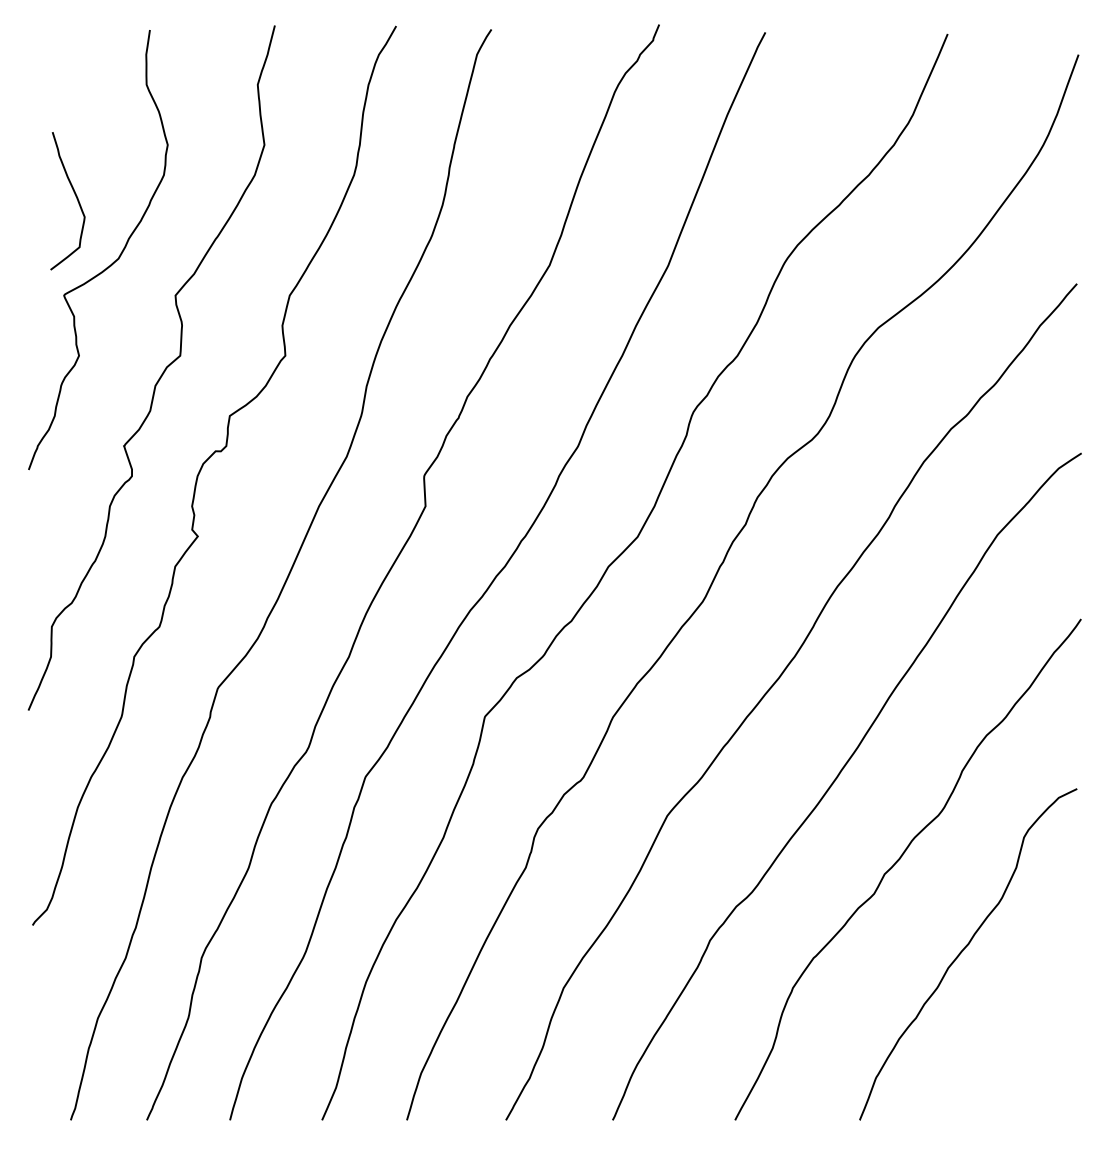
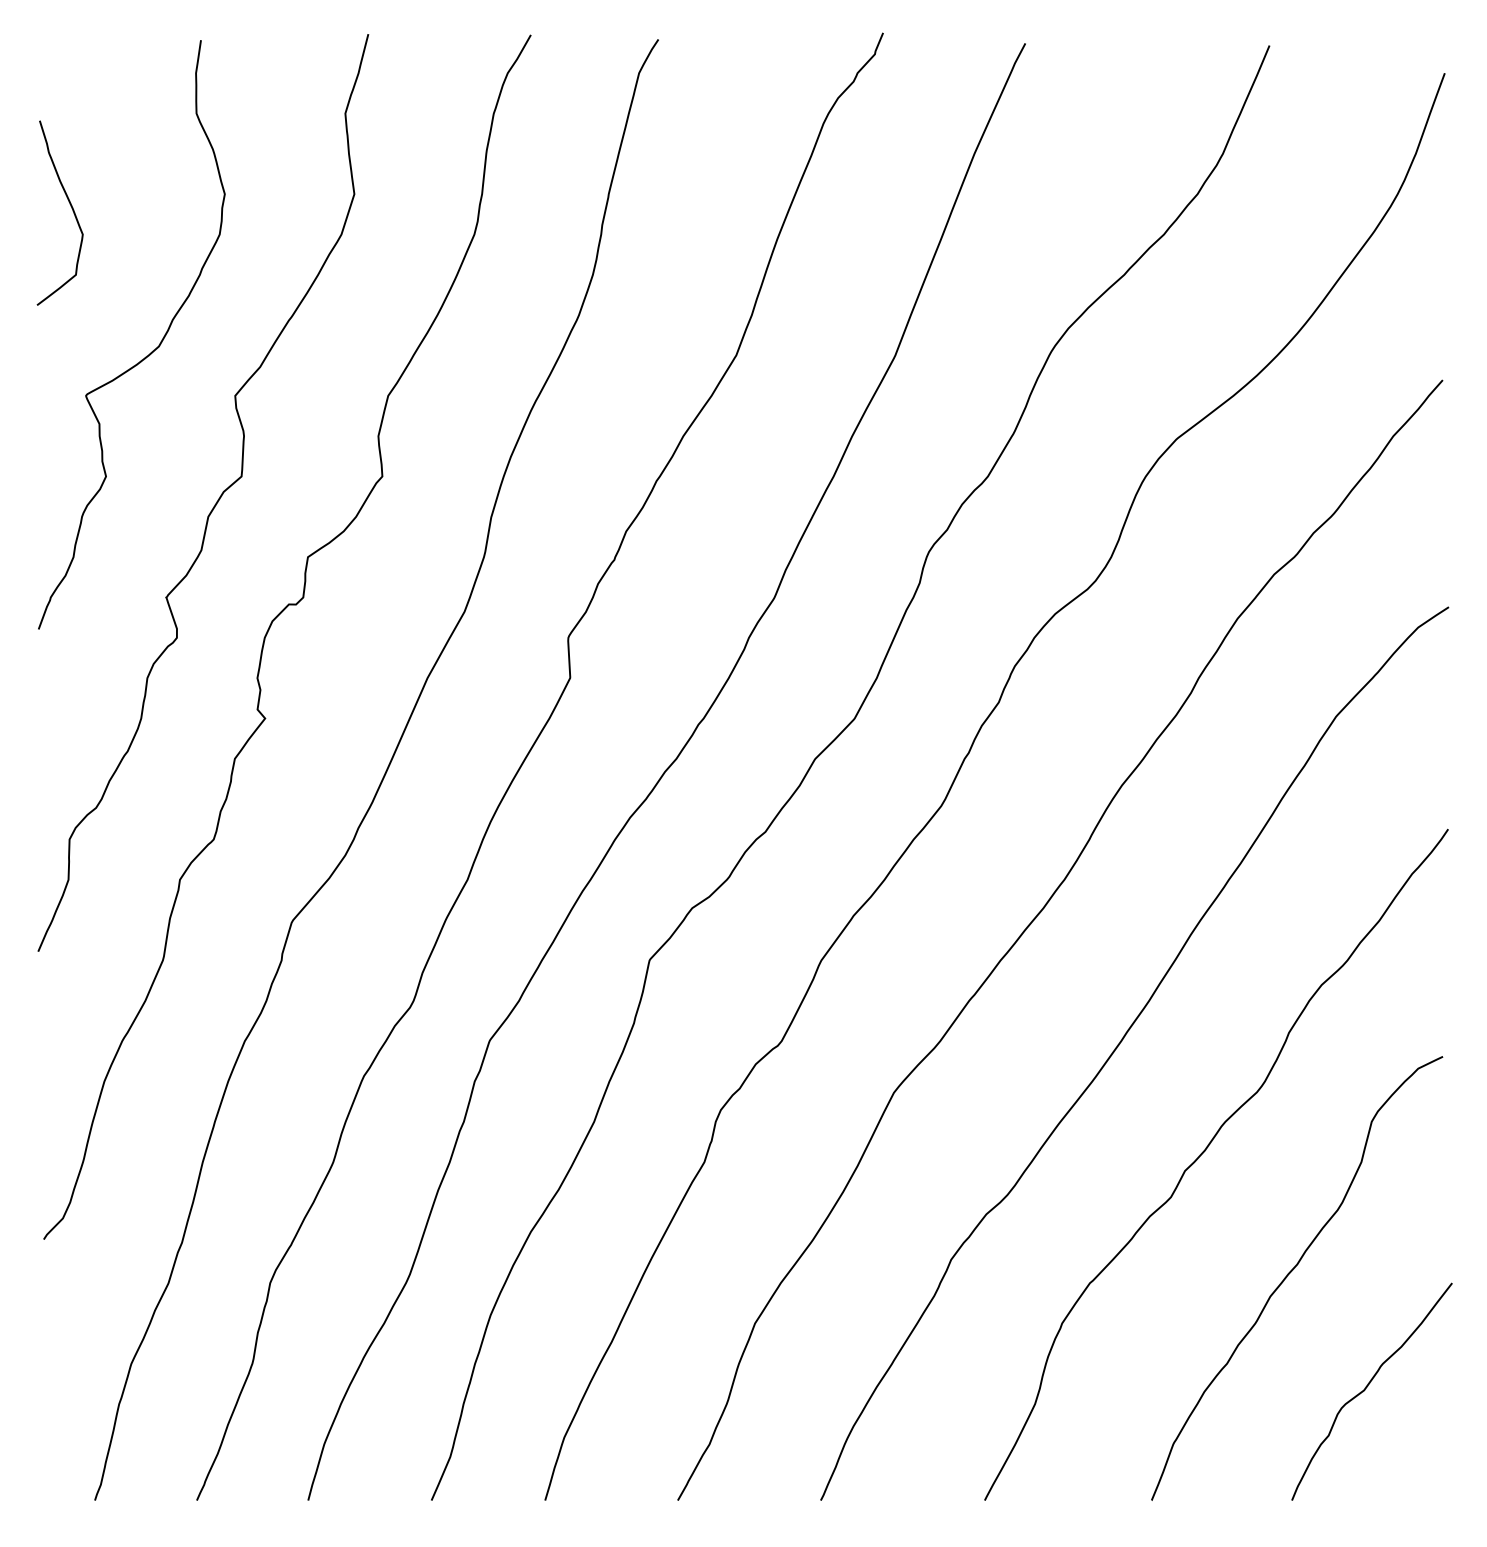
curve: (76, 199) -> (71, 210), moved
curve: (1021, 1035) -> (1368, 1386), added

